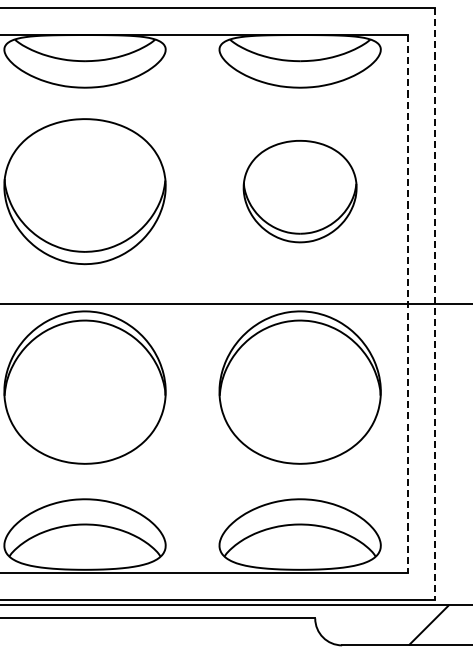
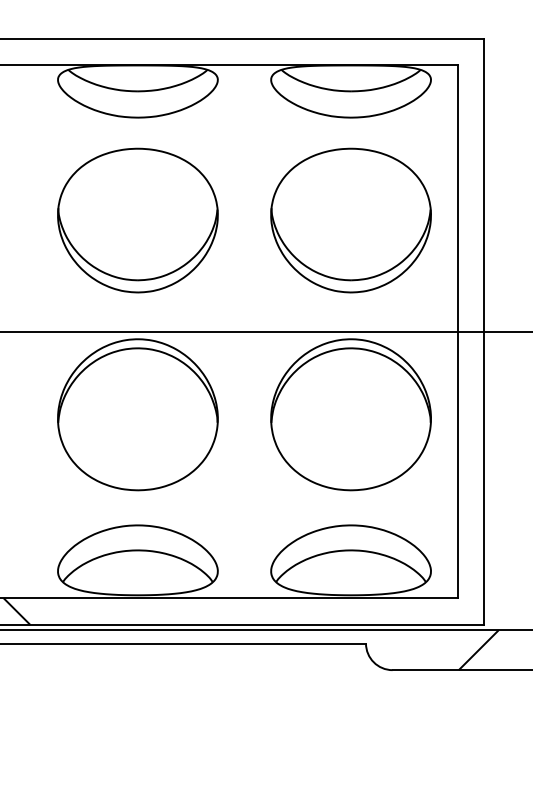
part: (299, 191) -> (350, 220), size x1.43
line: (407, 304) -> (457, 332), dashed -> solid
line: (434, 304) -> (484, 332), dashed -> solid

